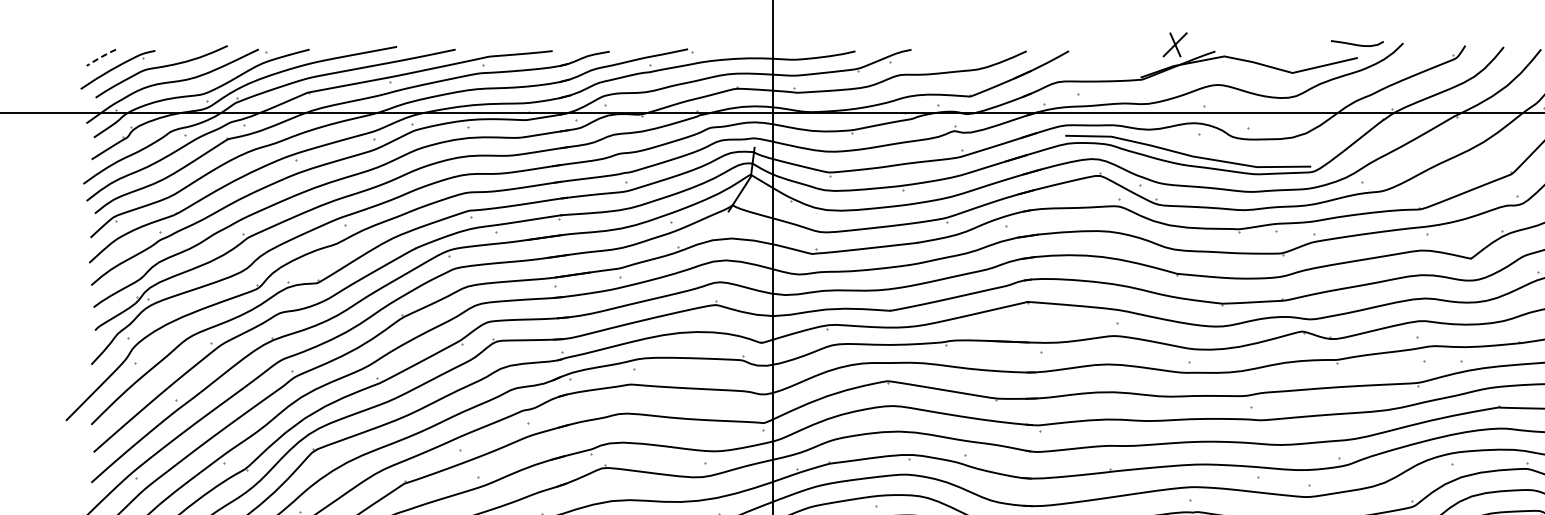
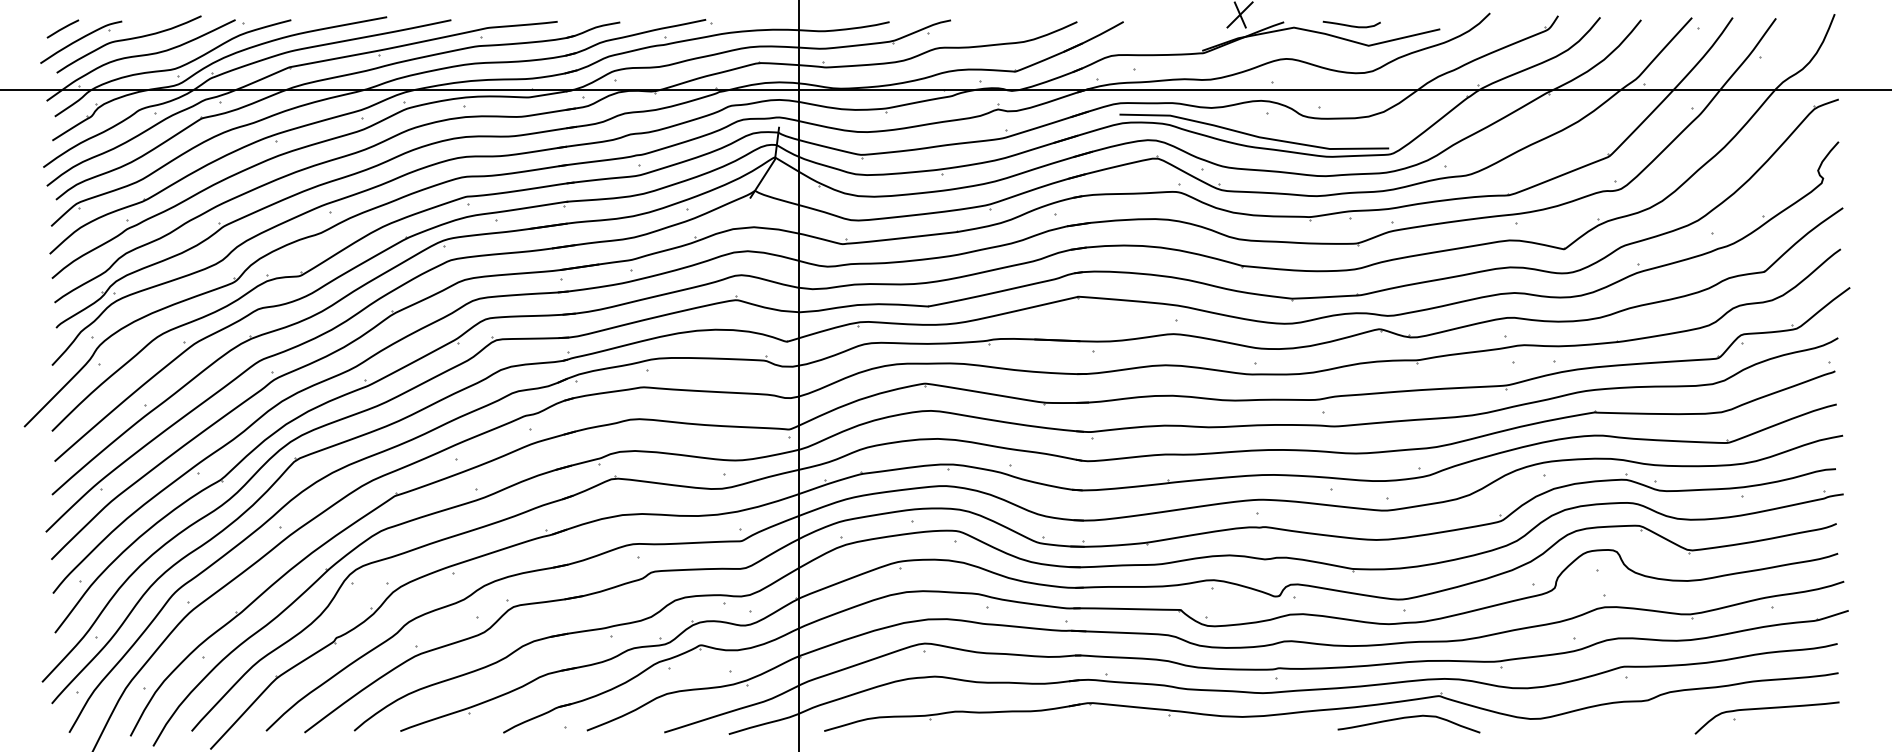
curve: (1357, 44) -> (1351, 25), moved
line: (100, 57) -> (62, 28), dashed -> solid

